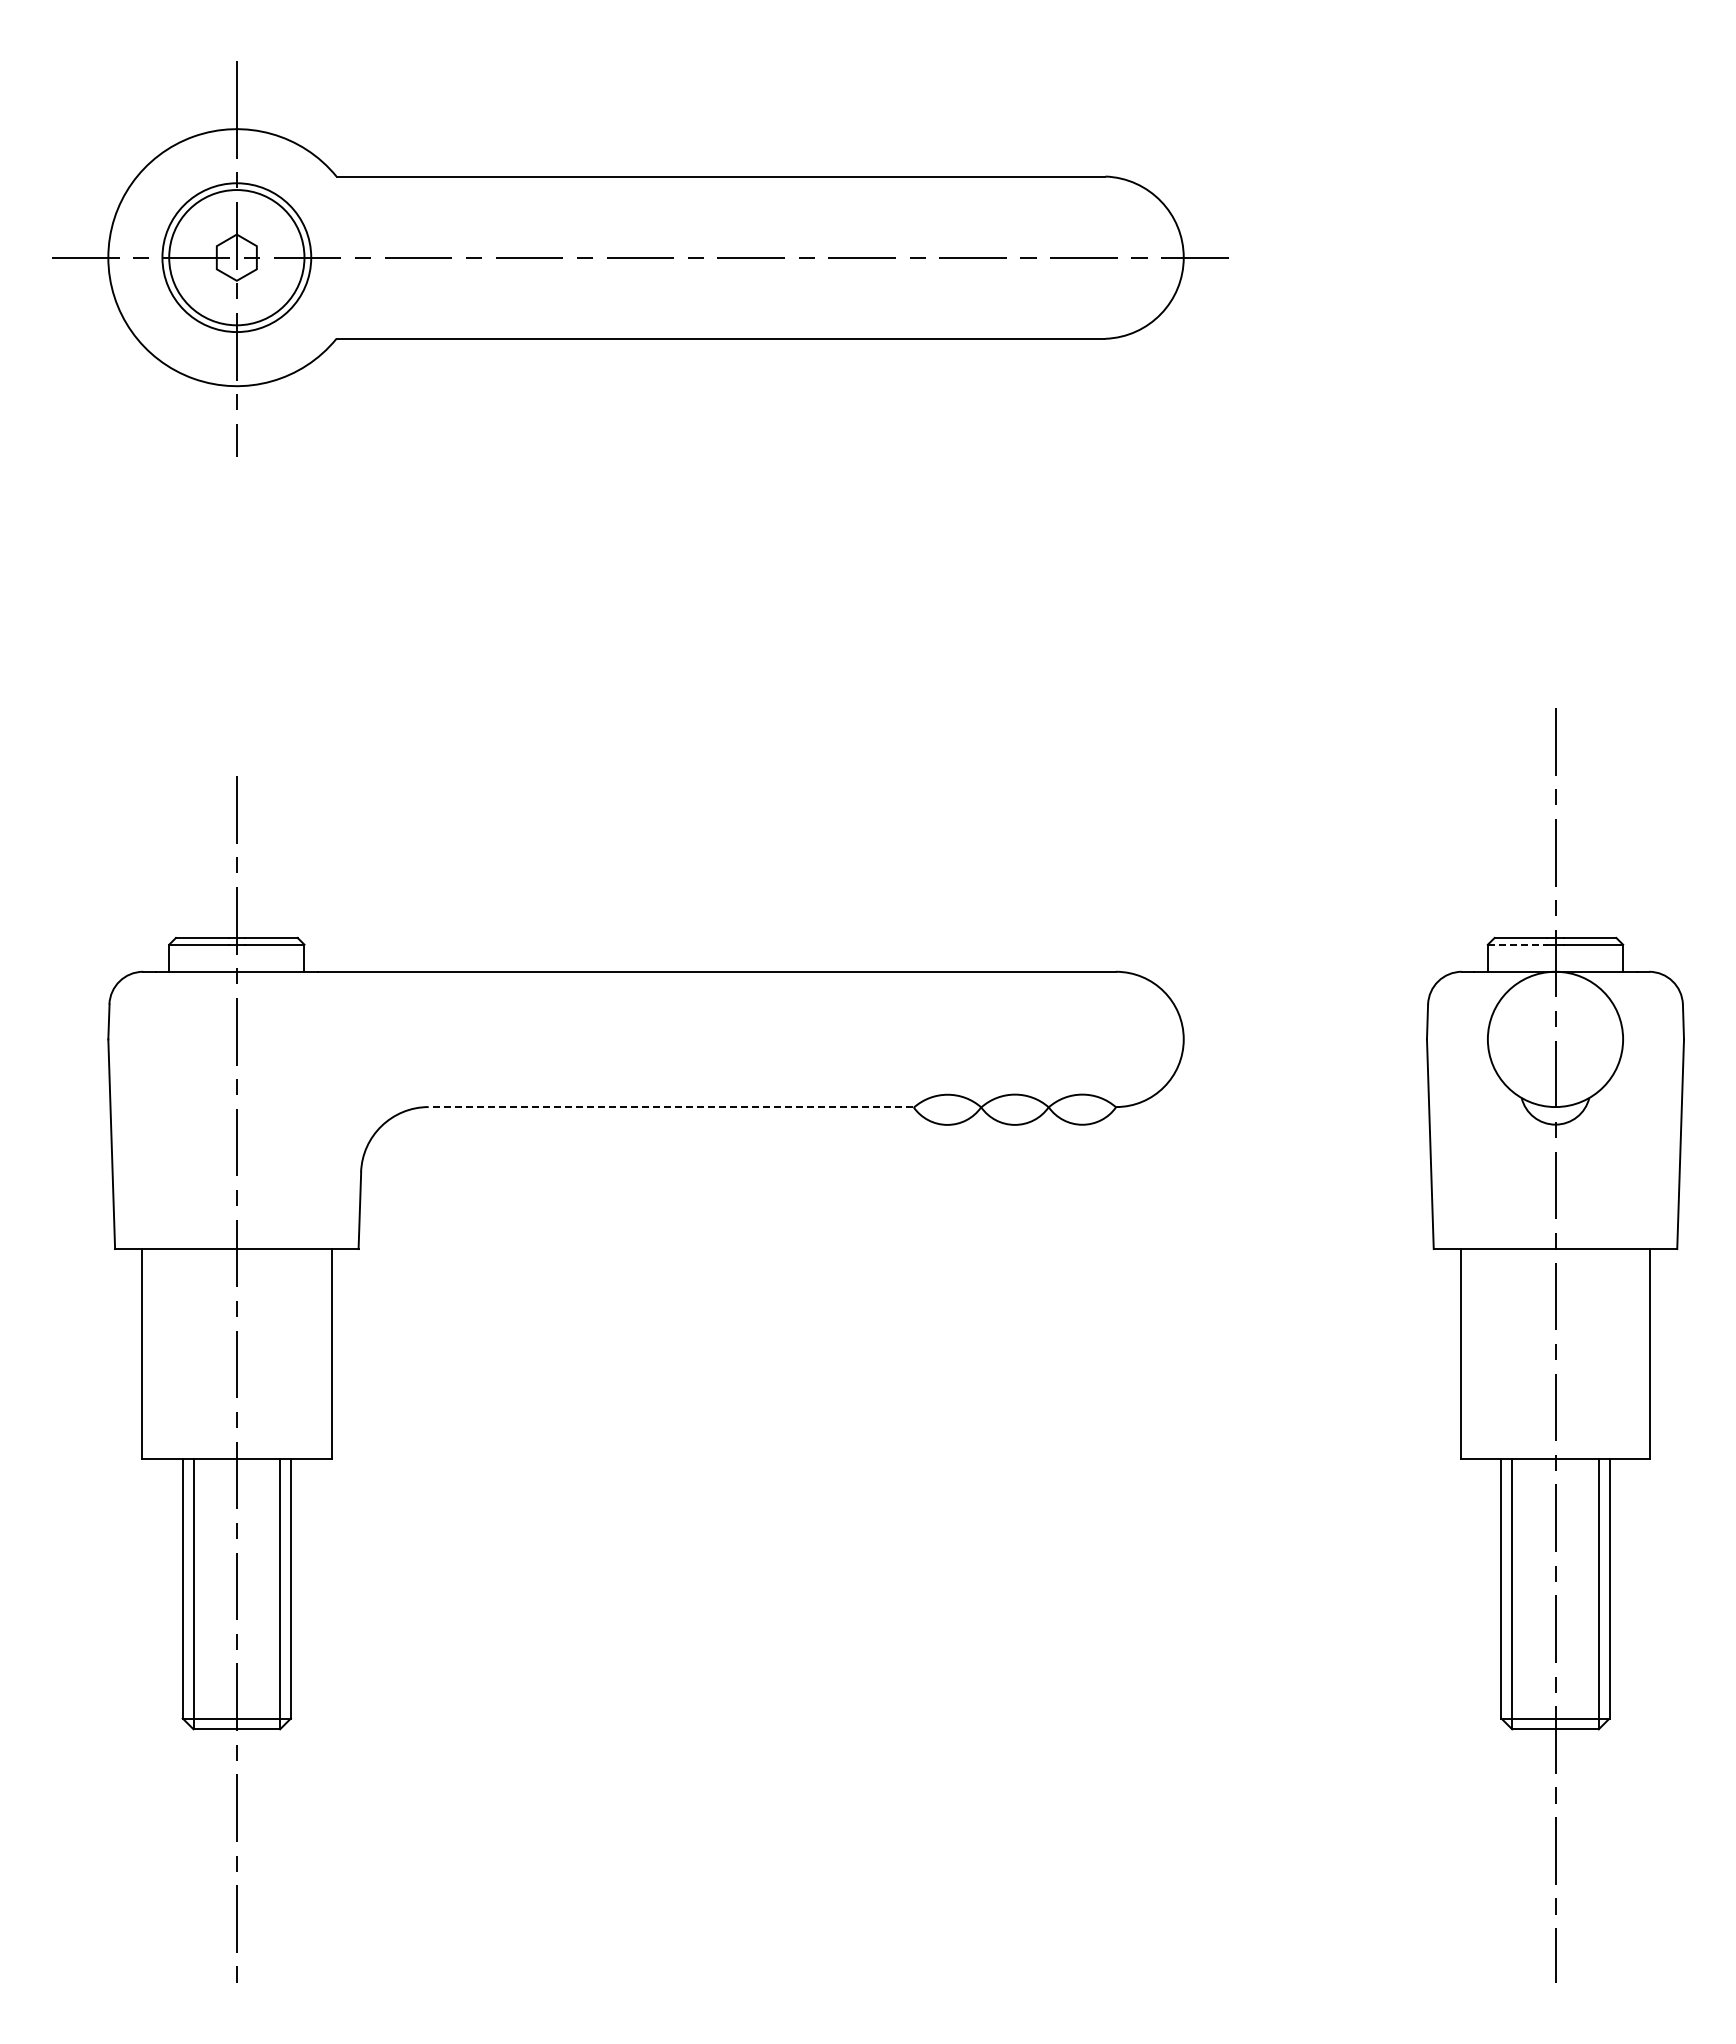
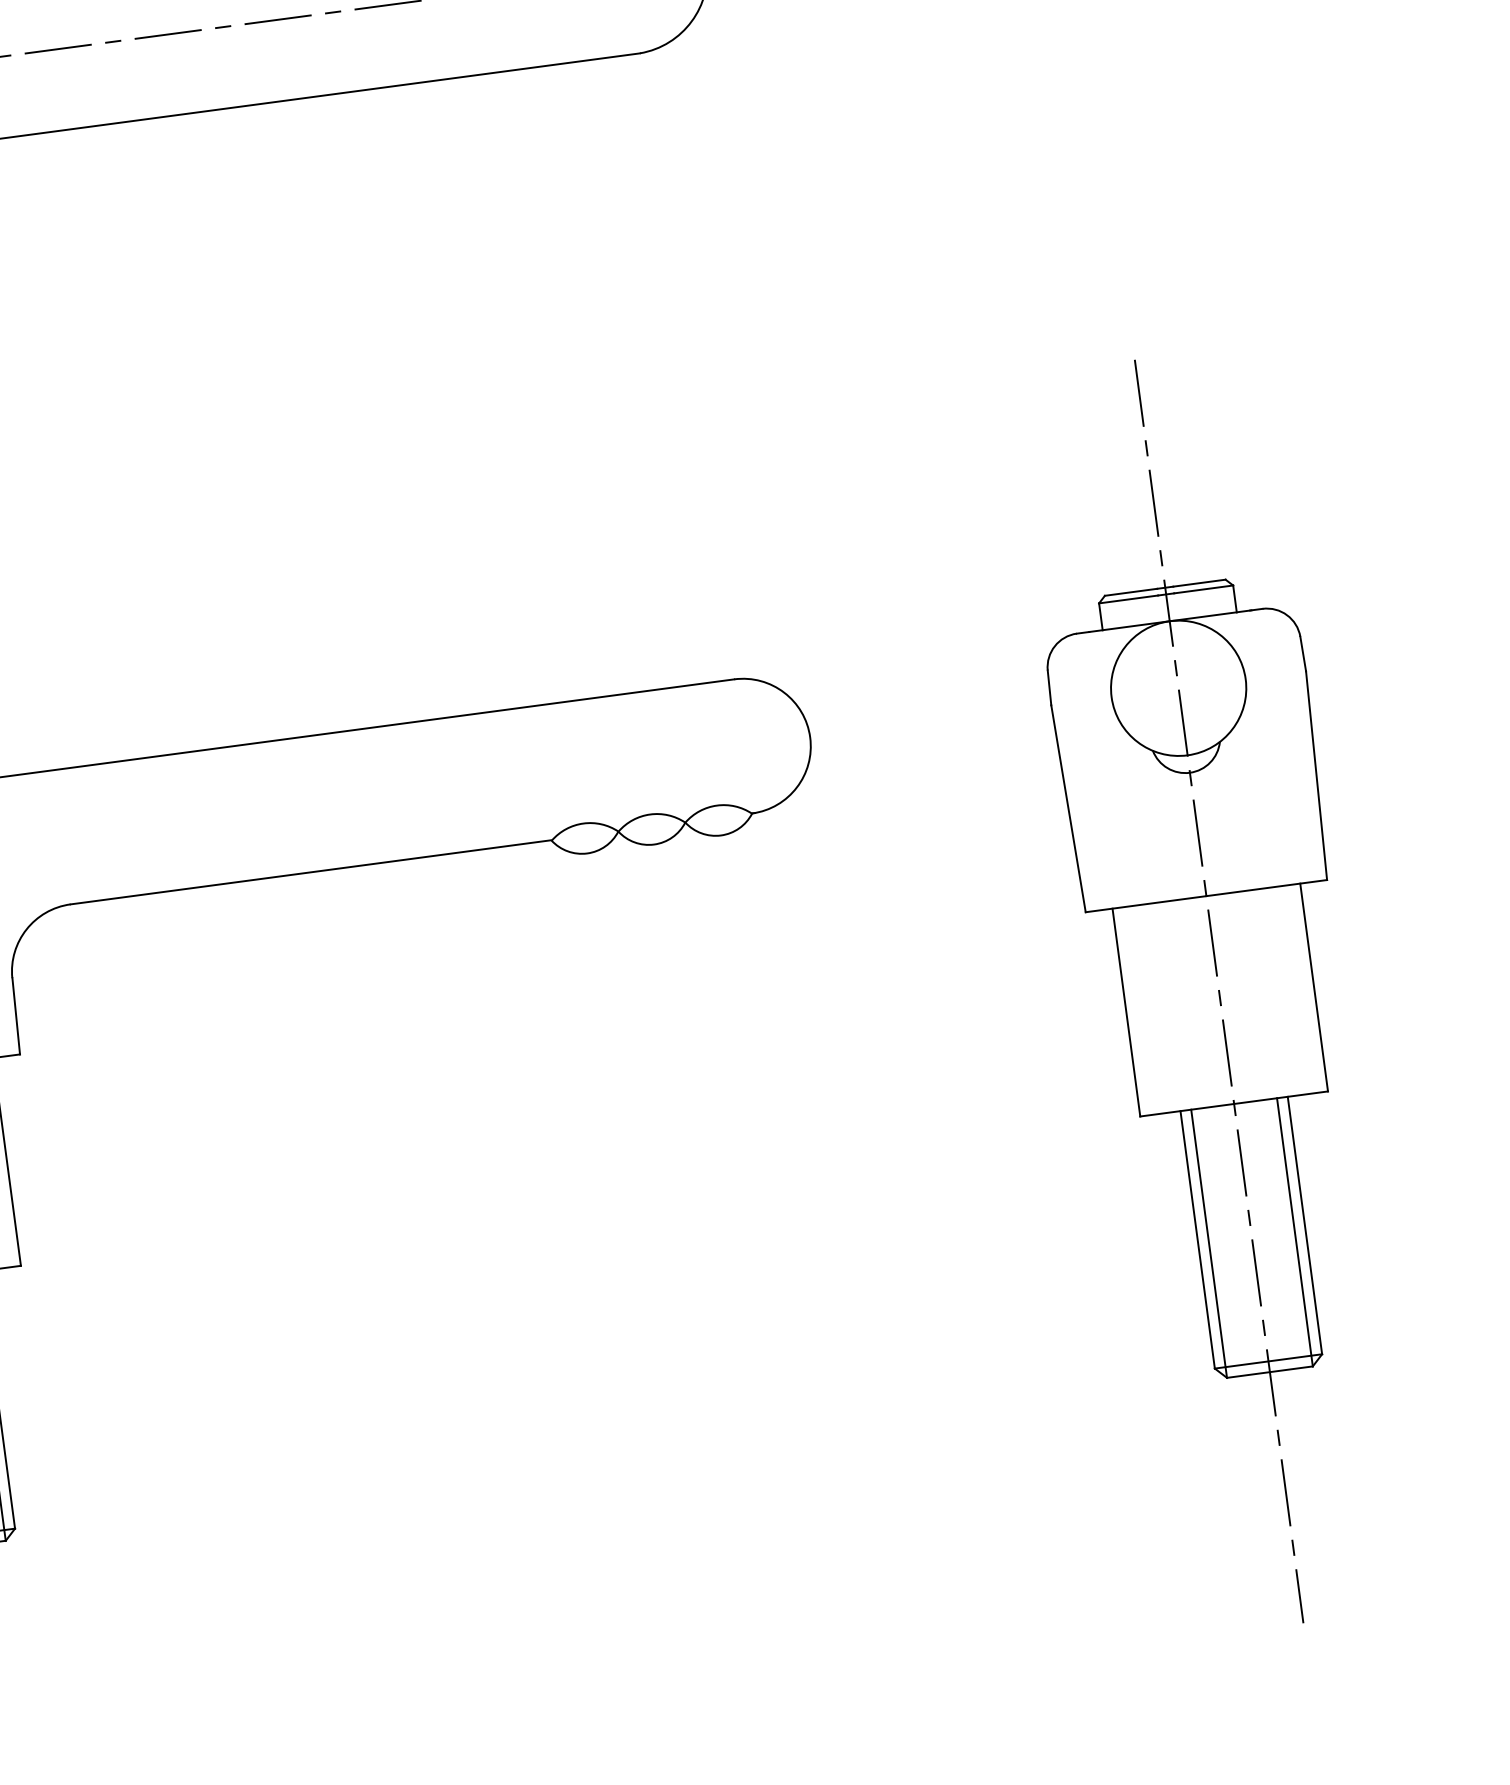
line: (1517, 944) -> (1128, 599), dashed -> solid
line: (670, 1107) -> (310, 872), dashed -> solid

